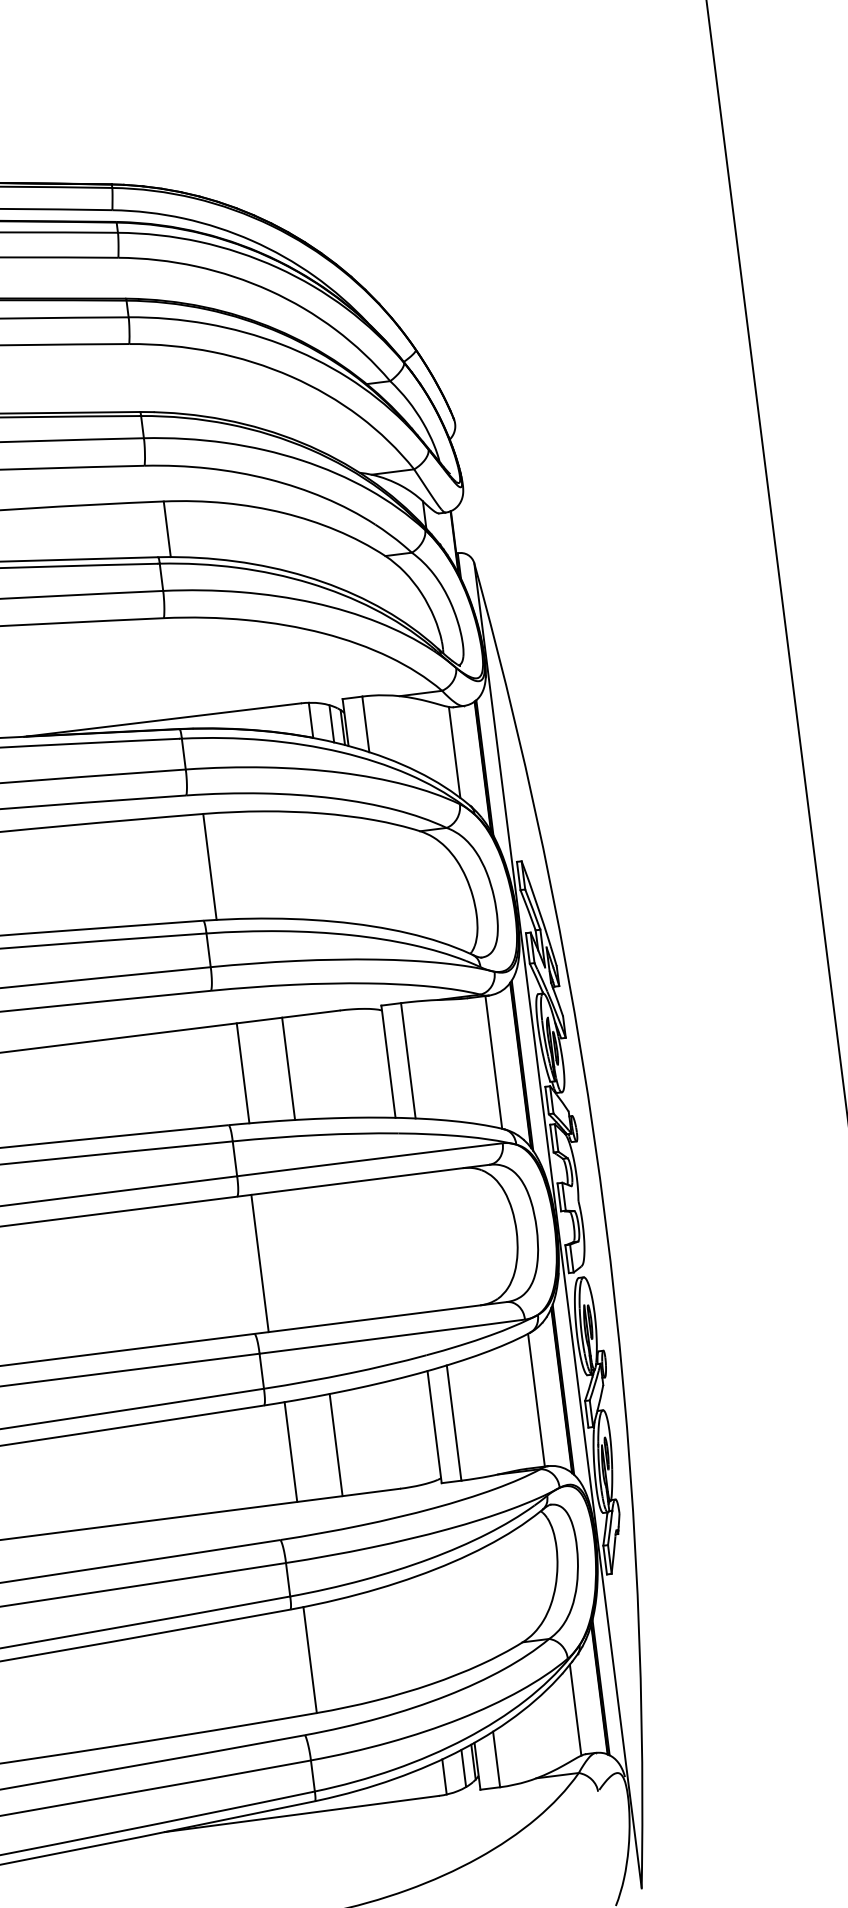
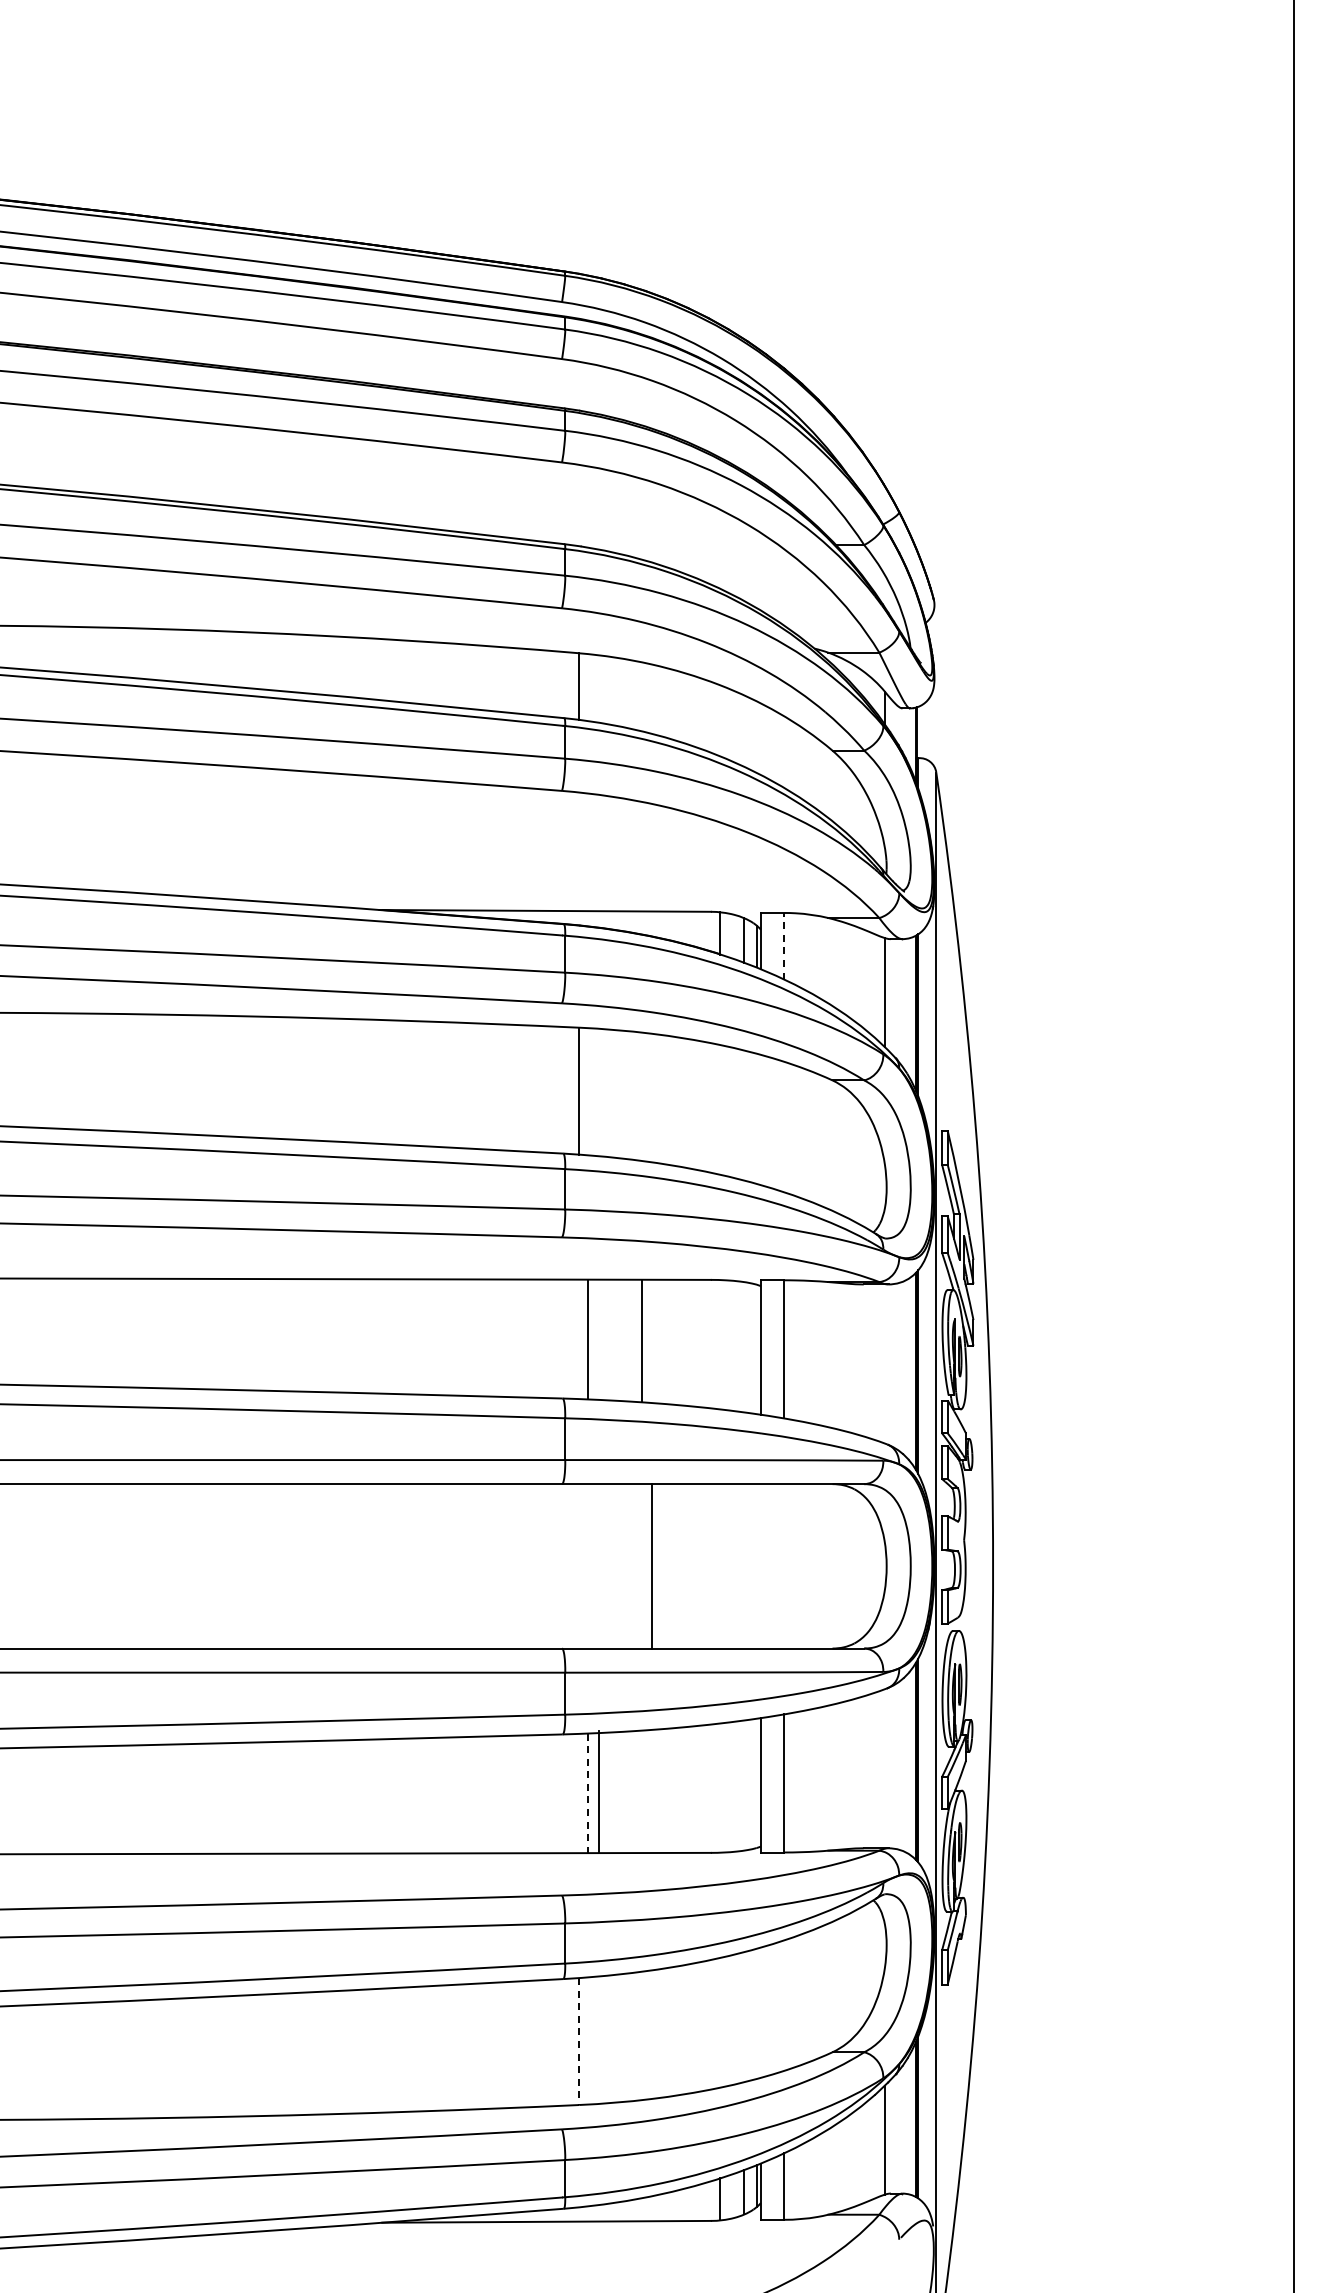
line: (365, 723) -> (784, 945), solid -> dashed
line: (493, 1062) -> (884, 1363), removed
line: (260, 1263) -> (652, 1566), moved
line: (536, 1400) -> (884, 1768), removed
line: (335, 1444) -> (598, 1791), moved
line: (290, 1452) -> (587, 1793), solid -> dashed
line: (310, 1660) -> (579, 2042), solid -> dashed

